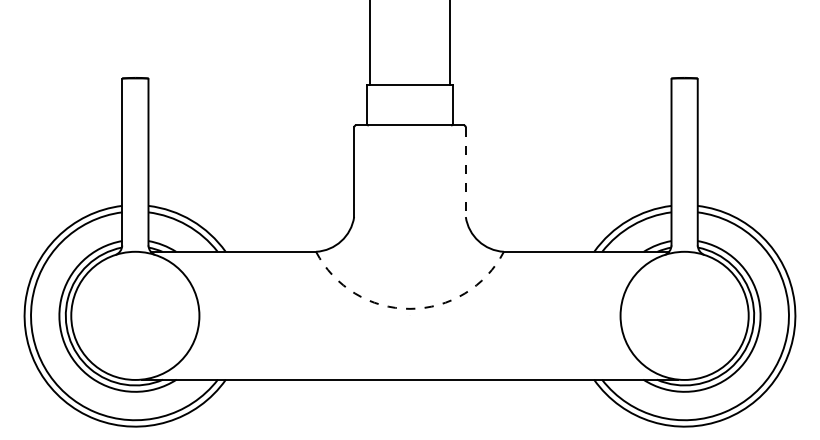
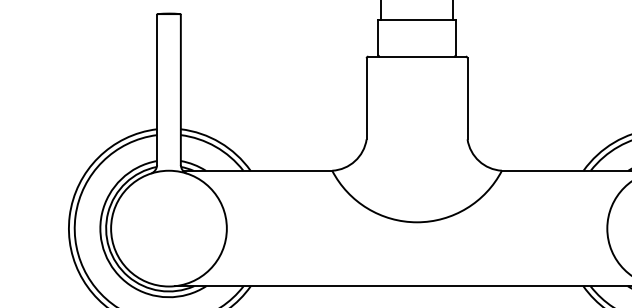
line: (465, 172) -> (467, 99), dashed -> solid
arc: (409, 308) -> (416, 221), dashed -> solid

